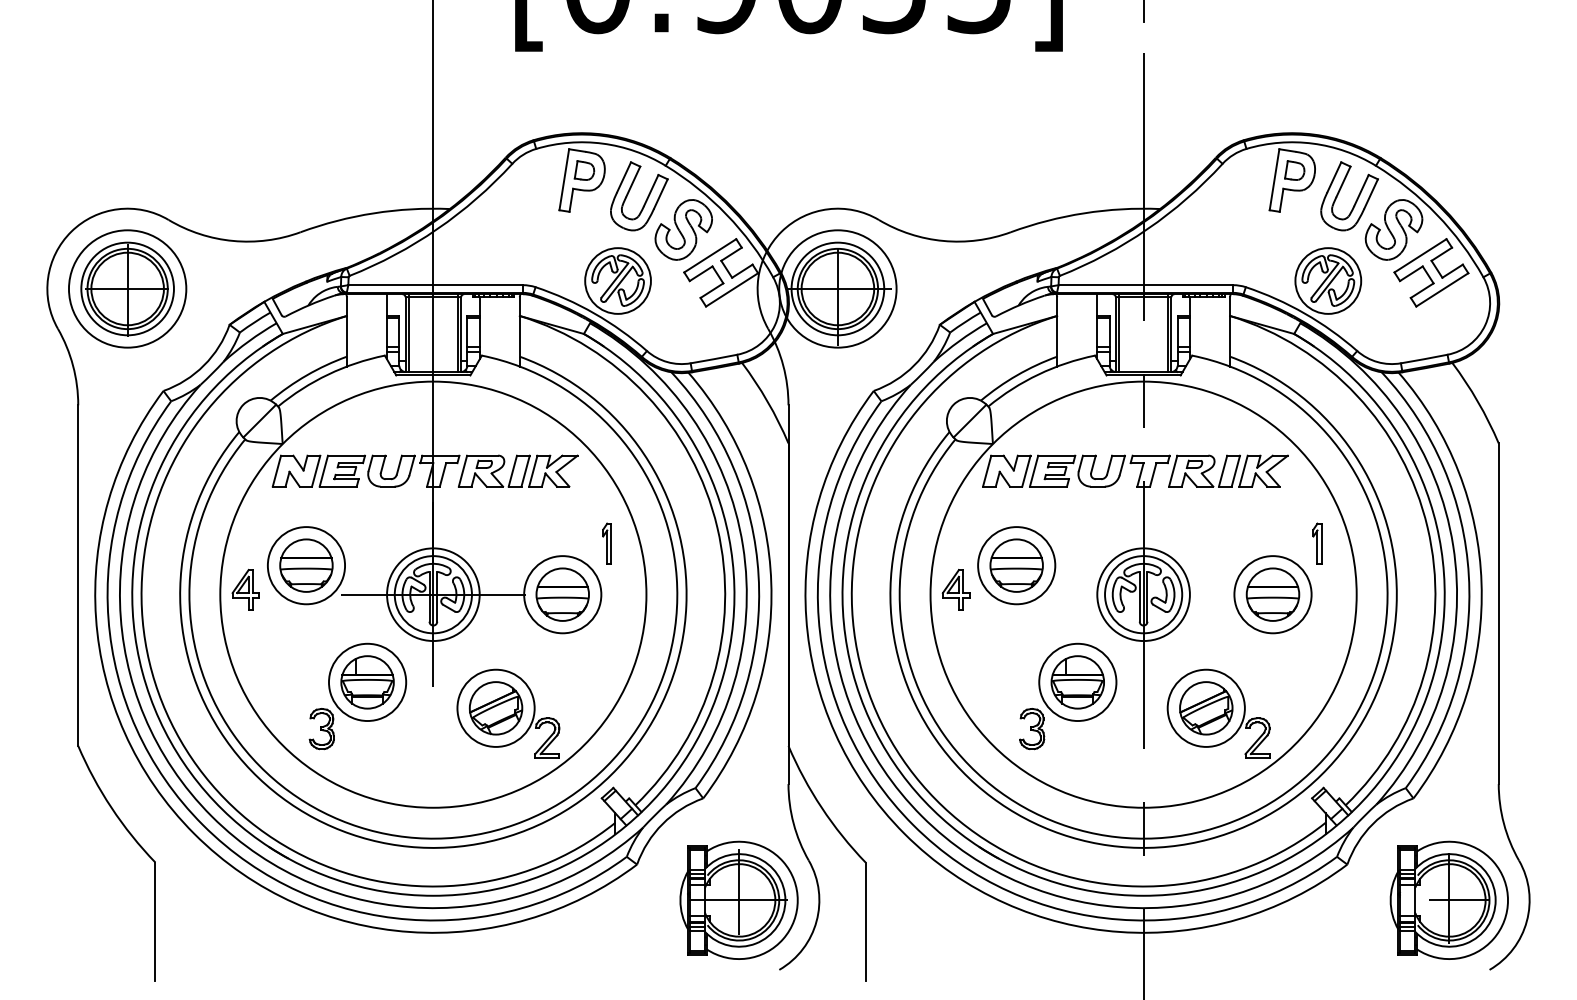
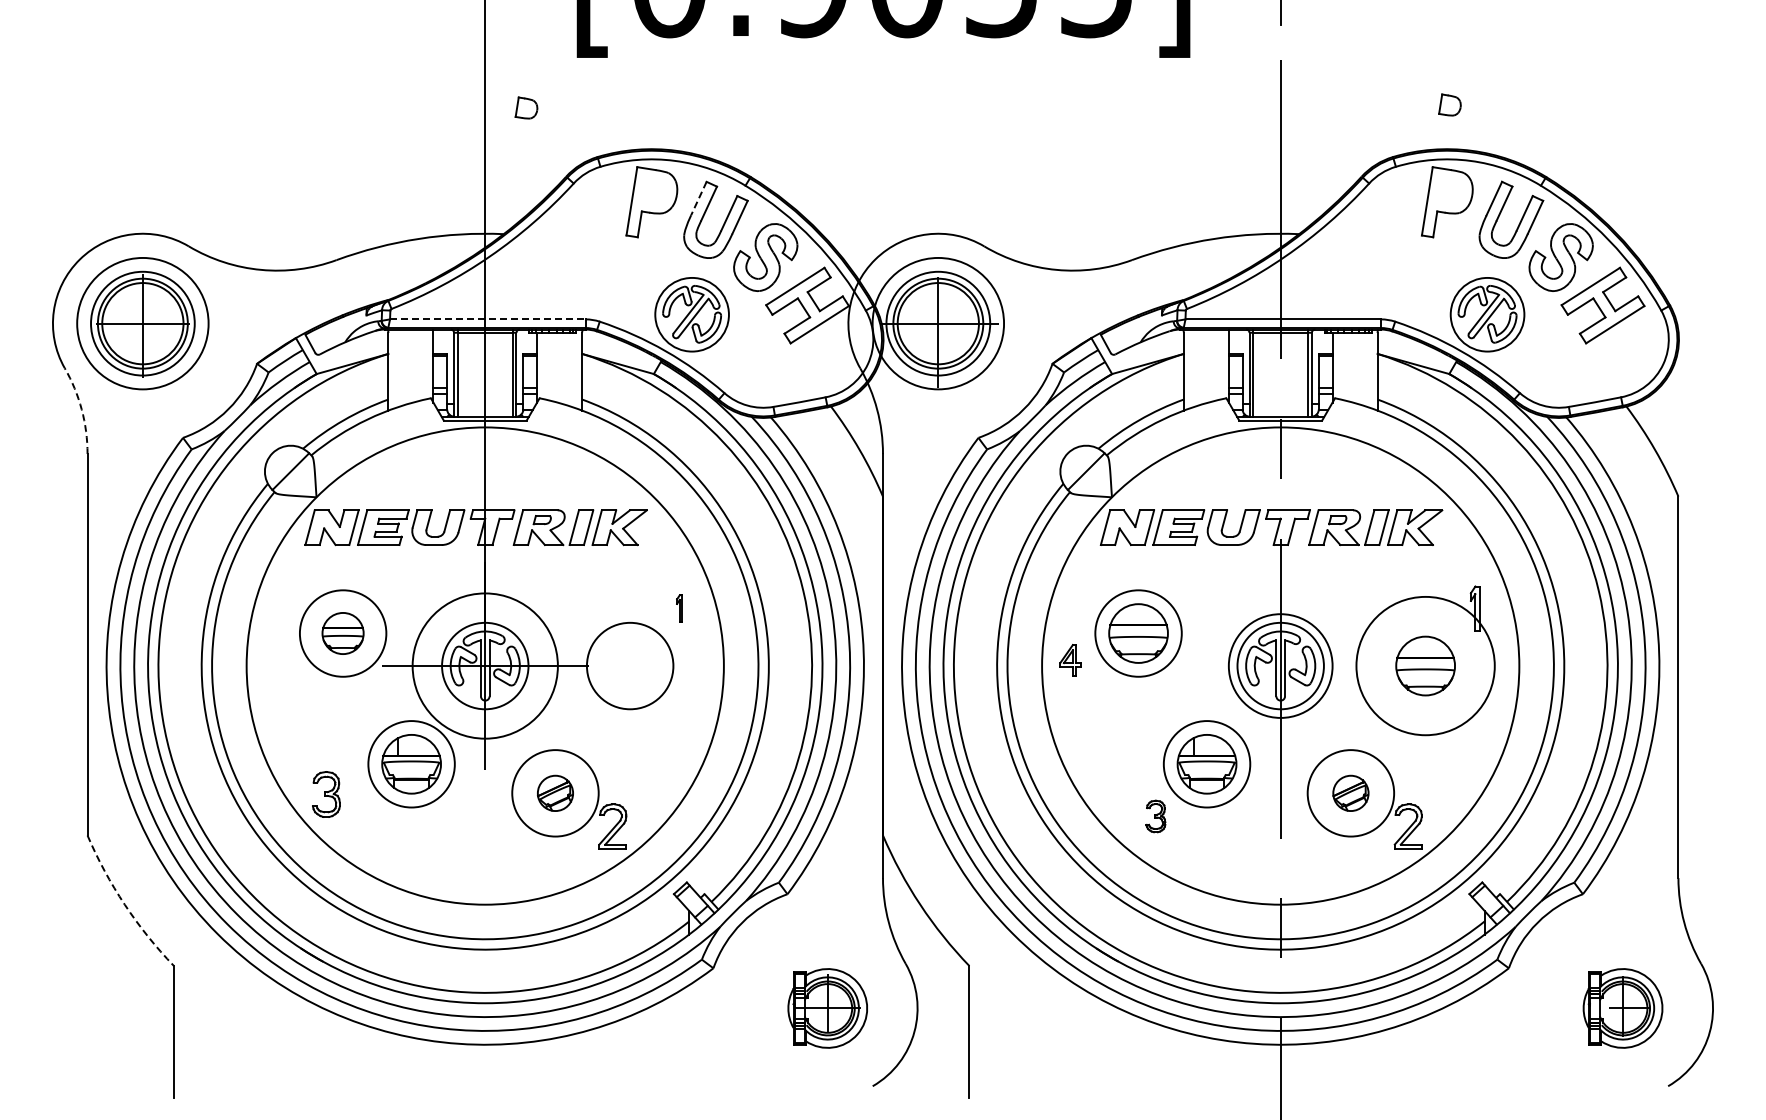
part: (584, 170) -> (526, 107), moved
part: (1294, 170) -> (1449, 104), moved
line: (623, 178) -> (698, 199), solid -> dashed
line: (435, 285) -> (487, 319), solid -> dashed
arc: (72, 365) -> (81, 409), solid -> dashed
part: (606, 543) -> (679, 608), size x0.6
part: (305, 565) -> (342, 633), size x0.7
part: (245, 589) -> (274, 660), removed
part: (955, 589) -> (1070, 660), size x0.7
circle: (433, 594) -> (485, 665), size x1.4
part: (562, 594) -> (629, 665), removed
circle: (1272, 594) -> (1425, 665), size x1.6
part: (496, 708) -> (555, 793), size x0.6
part: (1205, 708) -> (1350, 793), size x0.6
part: (321, 729) -> (326, 794), moved
part: (1031, 729) -> (1155, 816), size x0.7
arc: (111, 807) -> (124, 904), solid -> dashed
part: (738, 900) -> (827, 1008), size x0.6
part: (1448, 900) -> (1622, 1008), size x0.6

